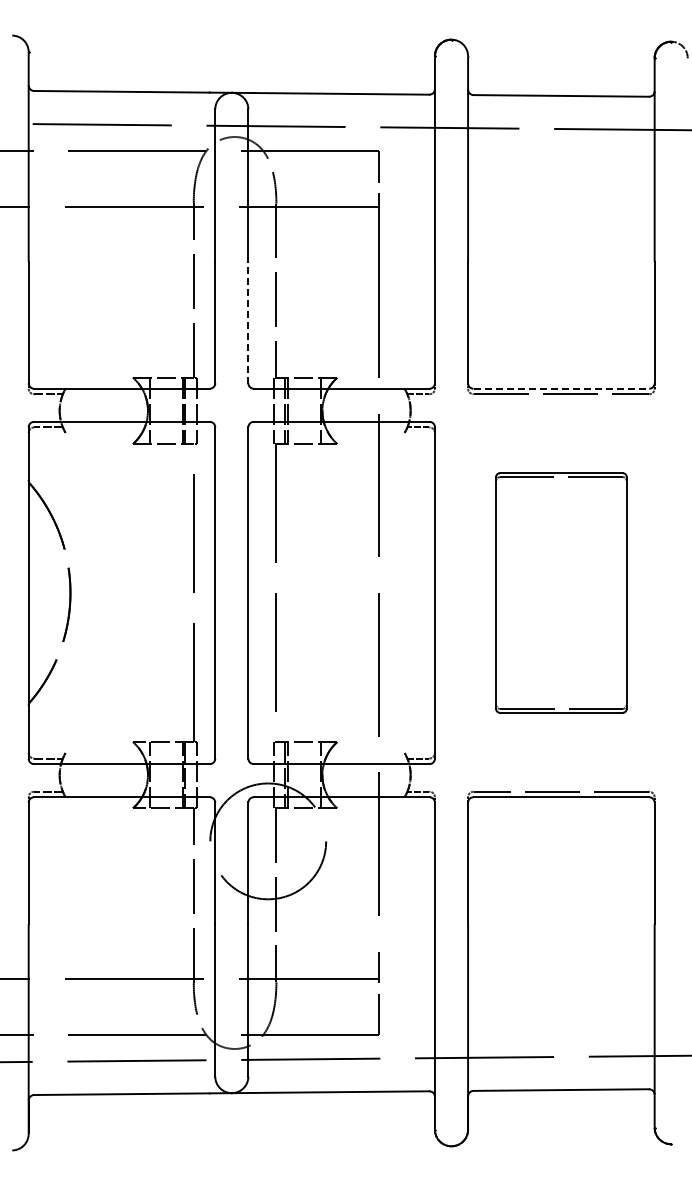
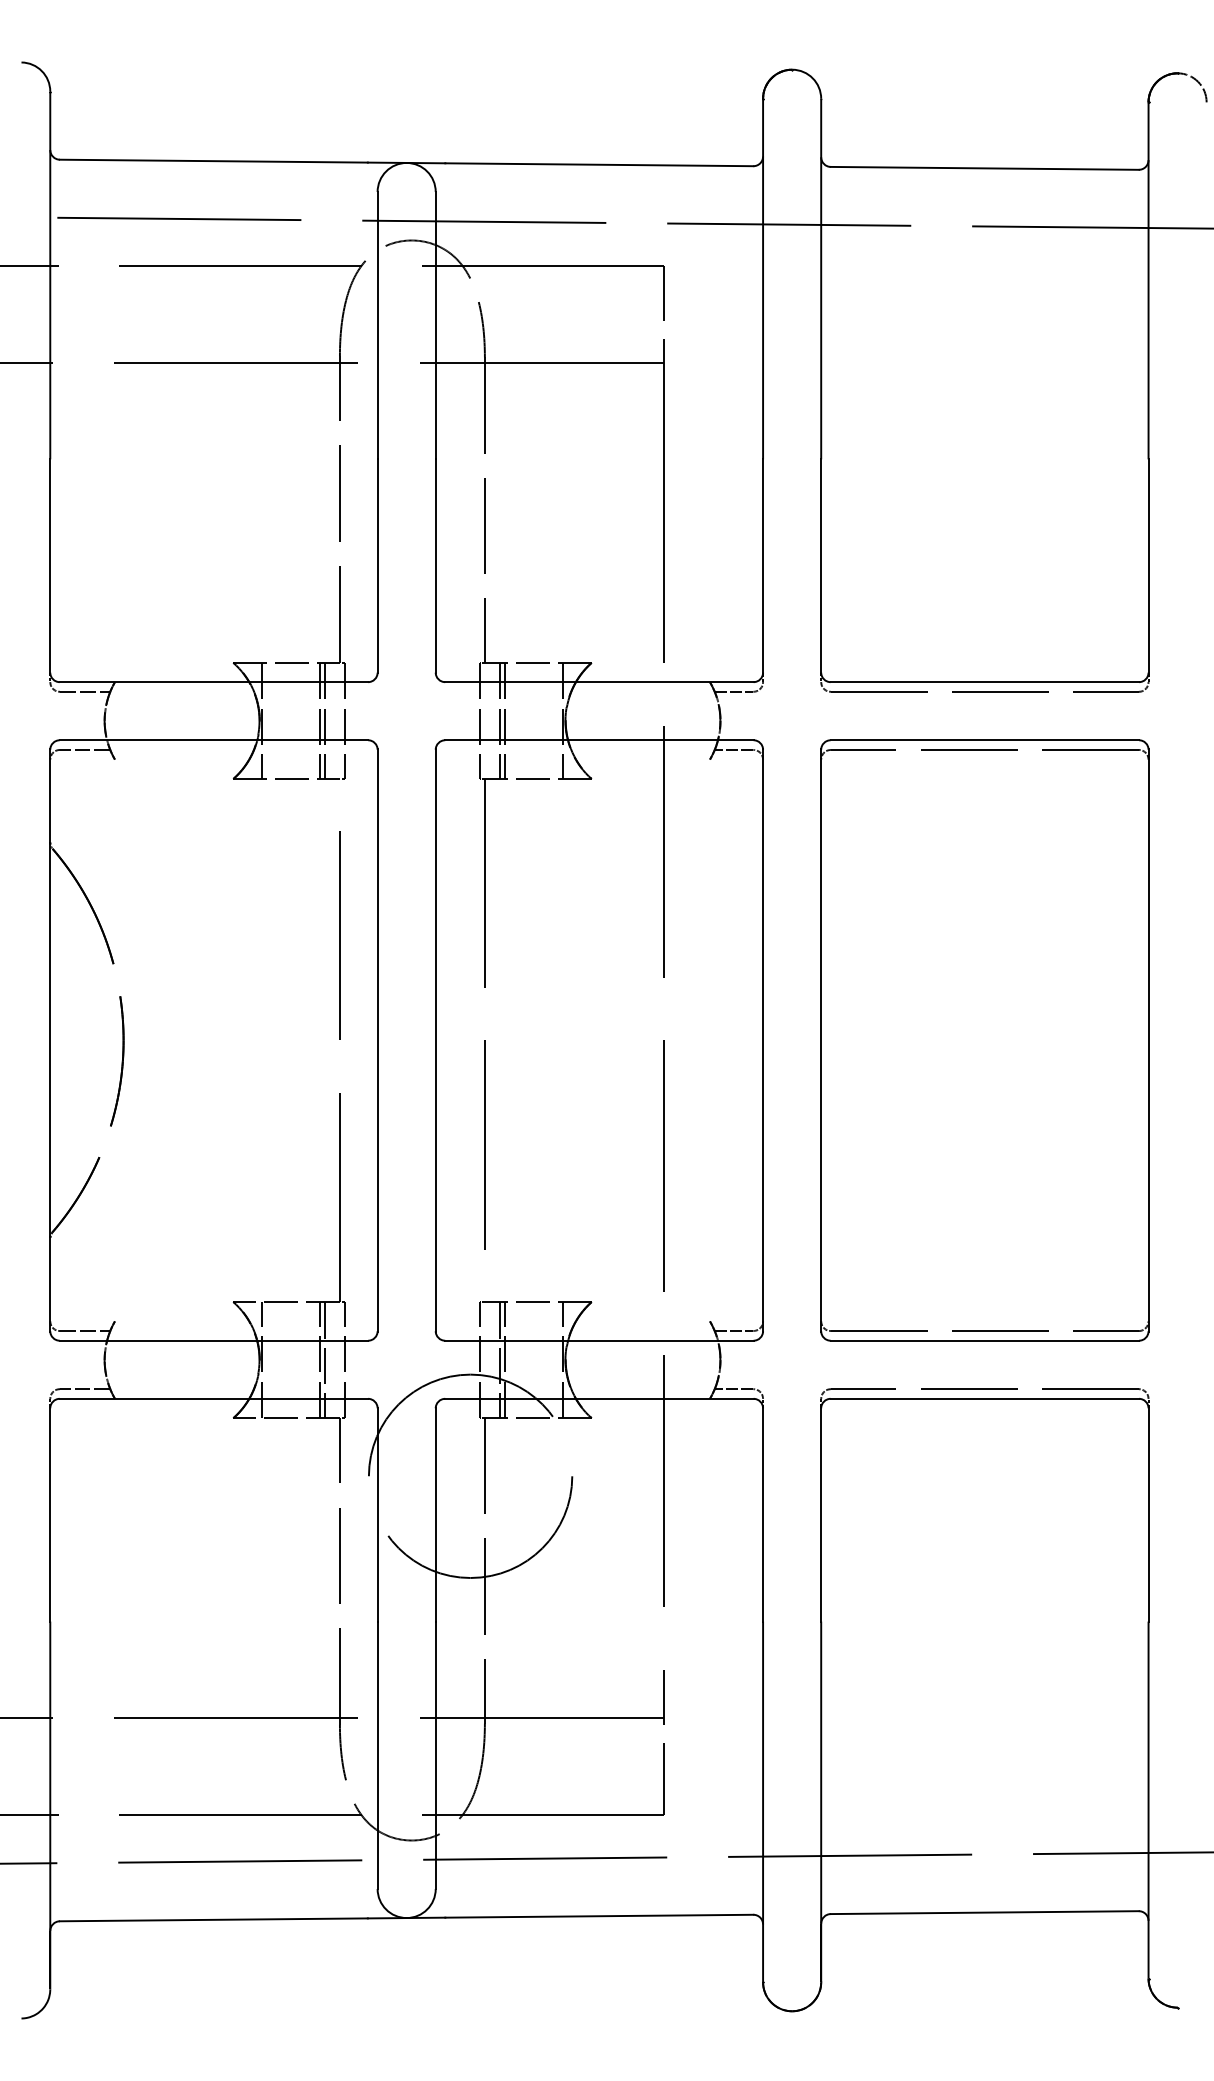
line: (248, 322) -> (435, 565), dashed -> solid
line: (561, 388) -> (985, 681), dashed -> solid
part: (561, 592) -> (985, 1039), size x1.43

